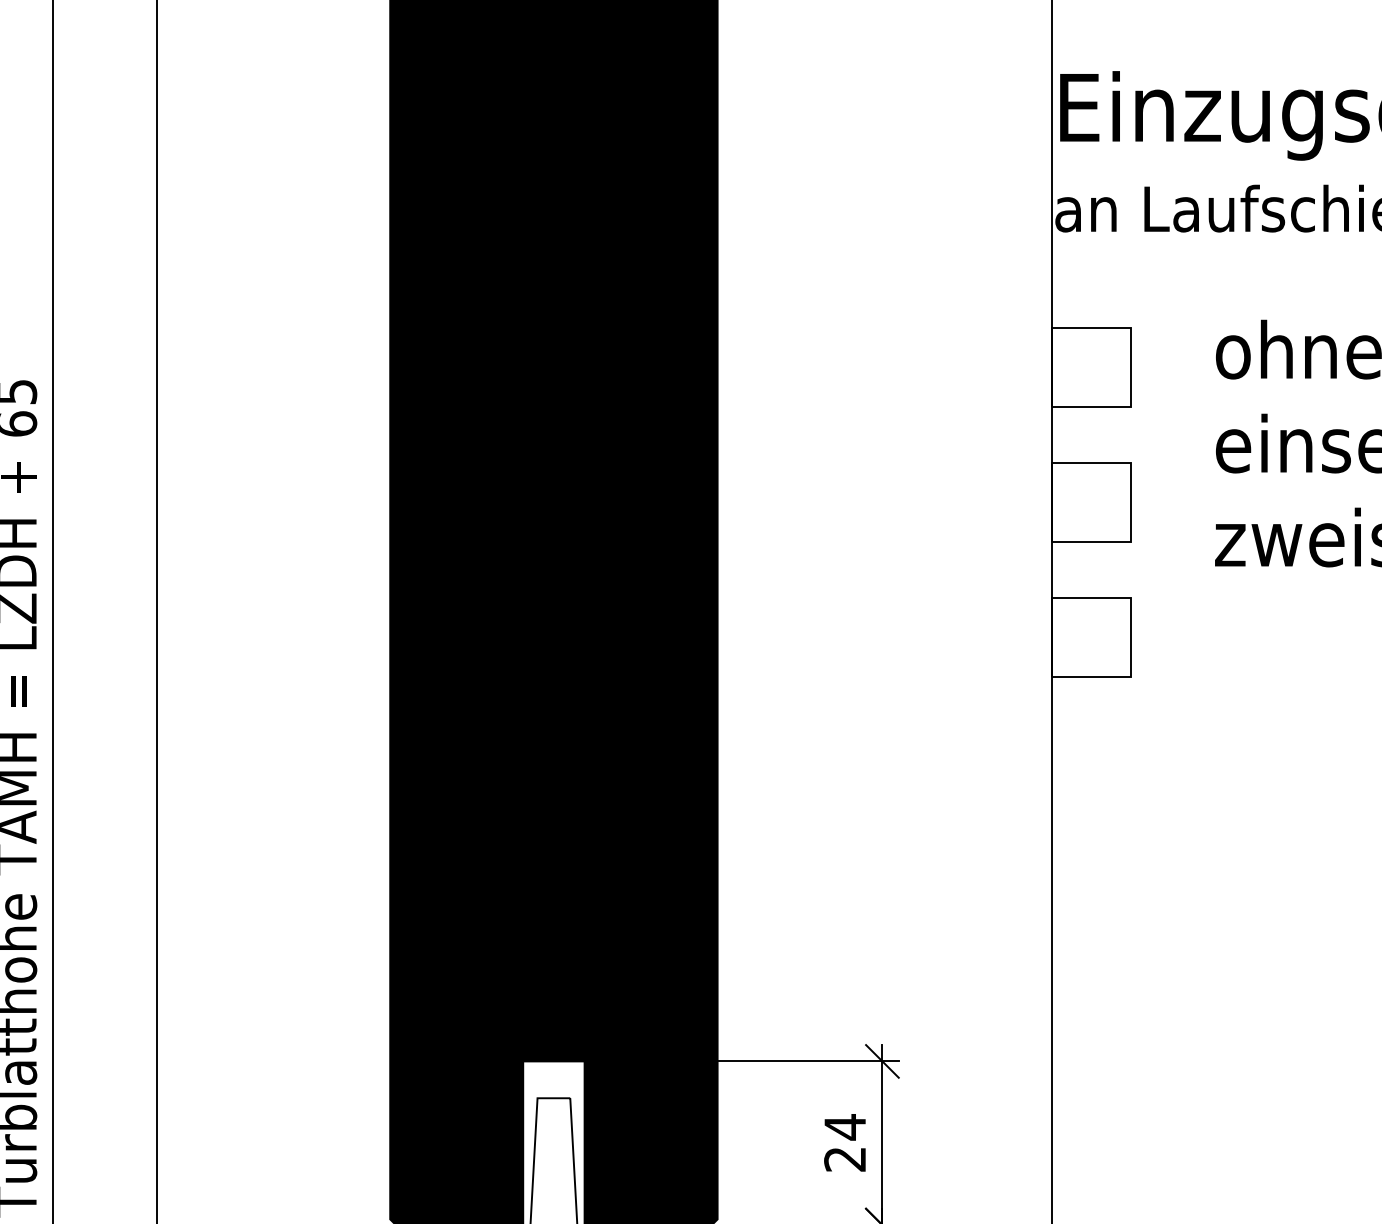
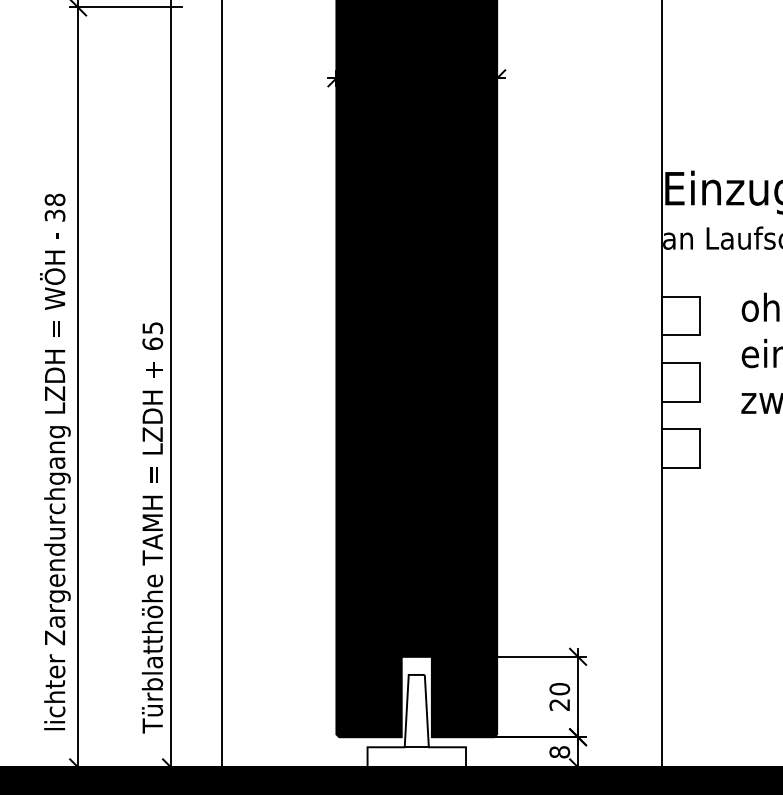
text: (844, 1125) -> (559, 688), 24 -> 20

